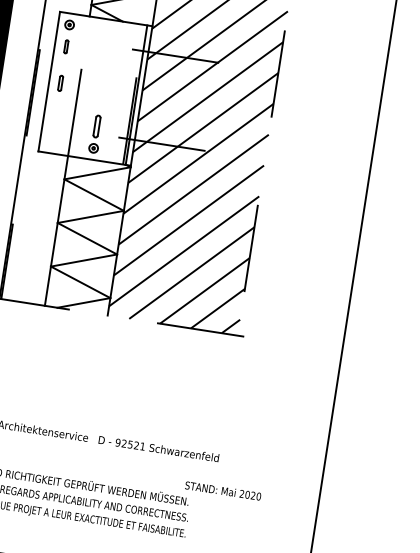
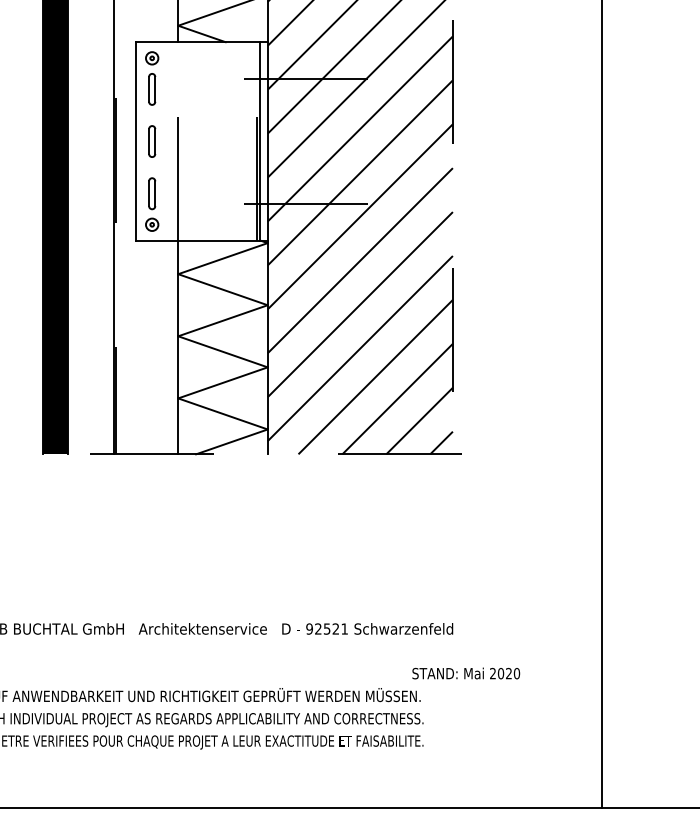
part: (66, 46) -> (152, 89), size x1.67
part: (60, 83) -> (152, 141), size x1.43
part: (96, 134) -> (152, 204), moved

